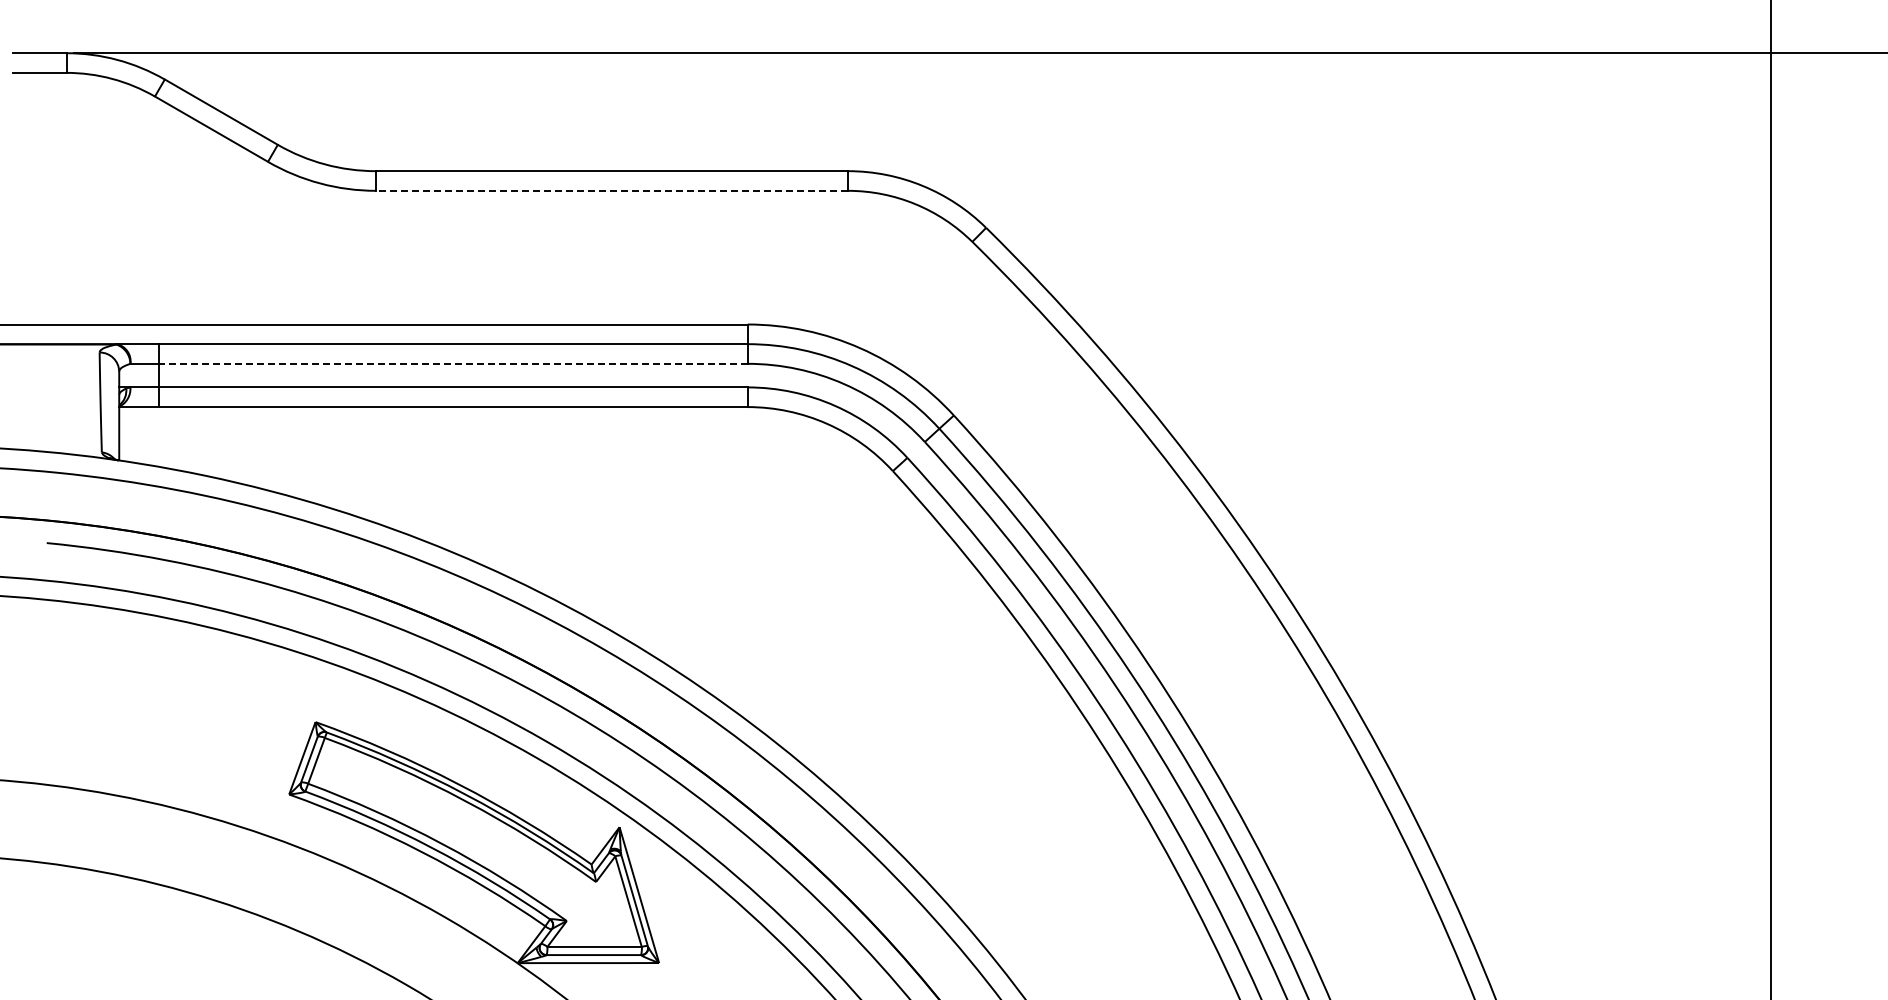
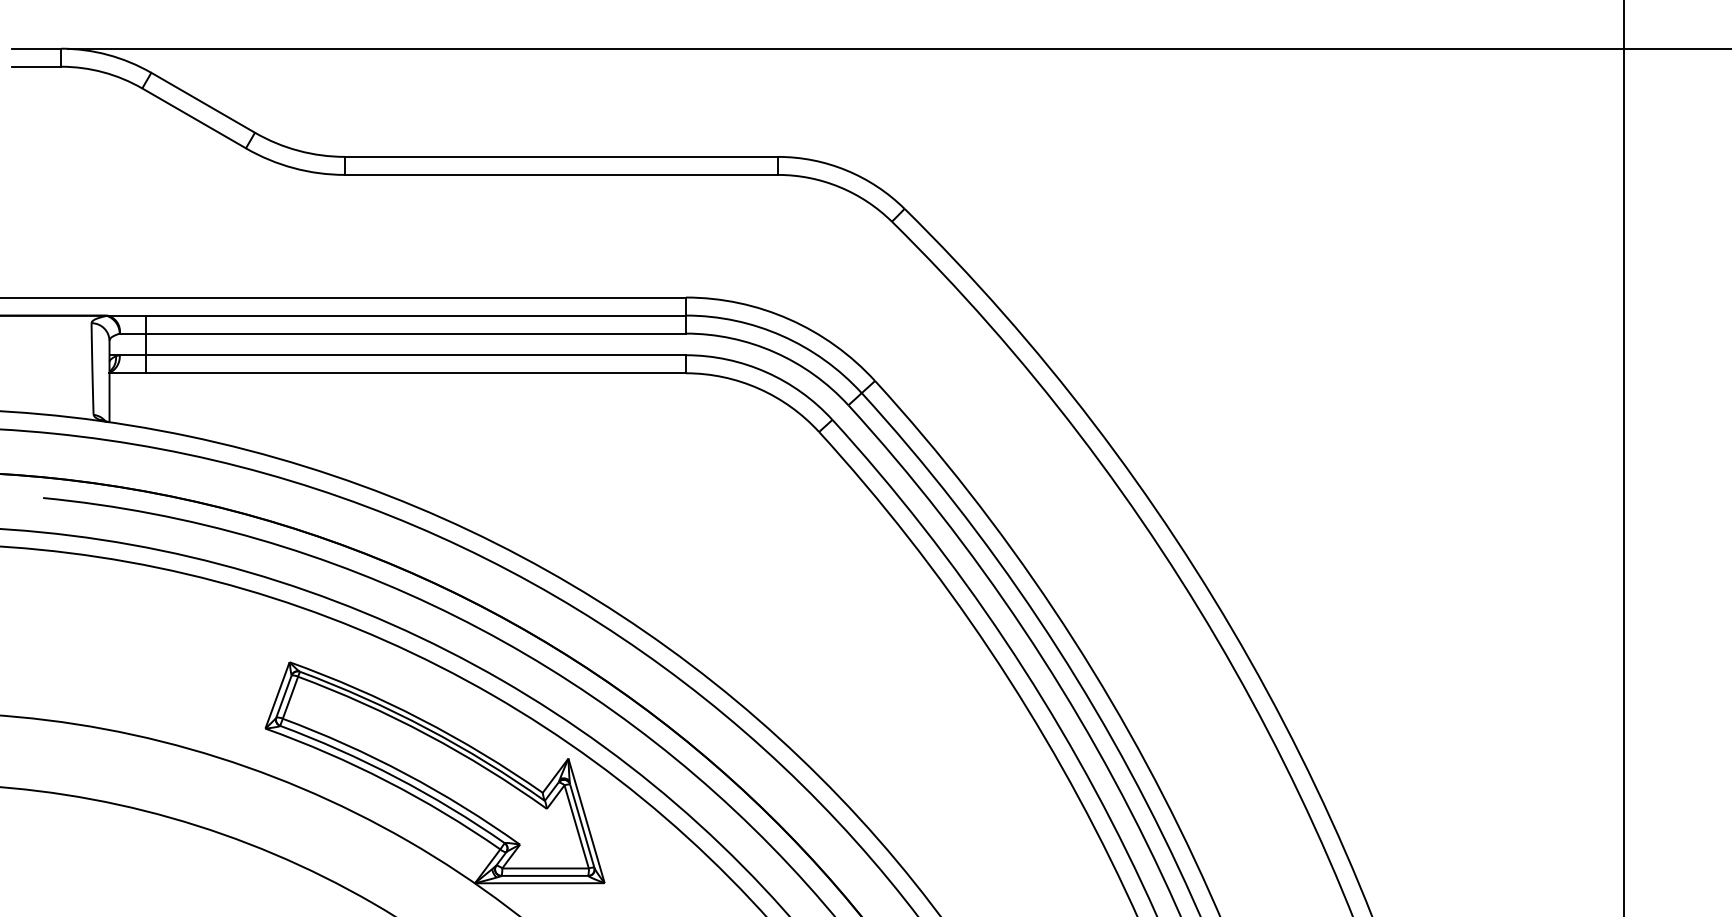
line: (612, 190) -> (561, 174), dashed -> solid
line: (453, 363) -> (416, 333), dashed -> solid

